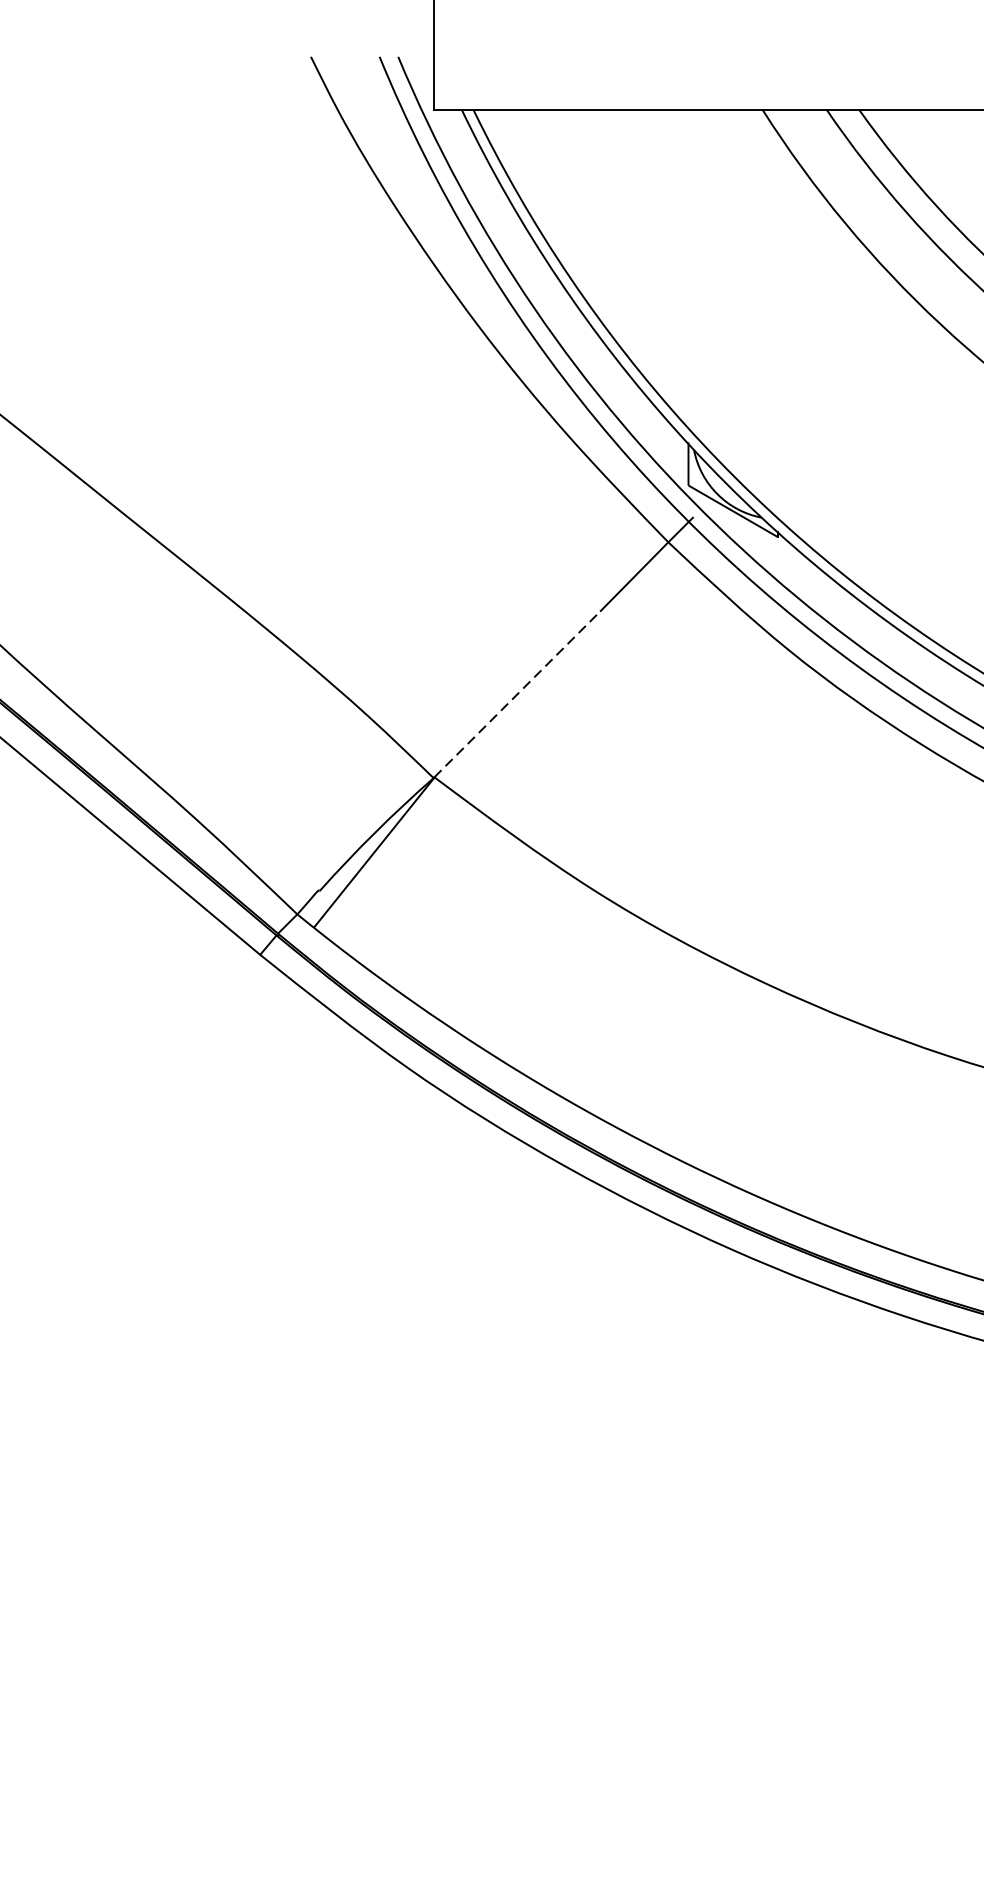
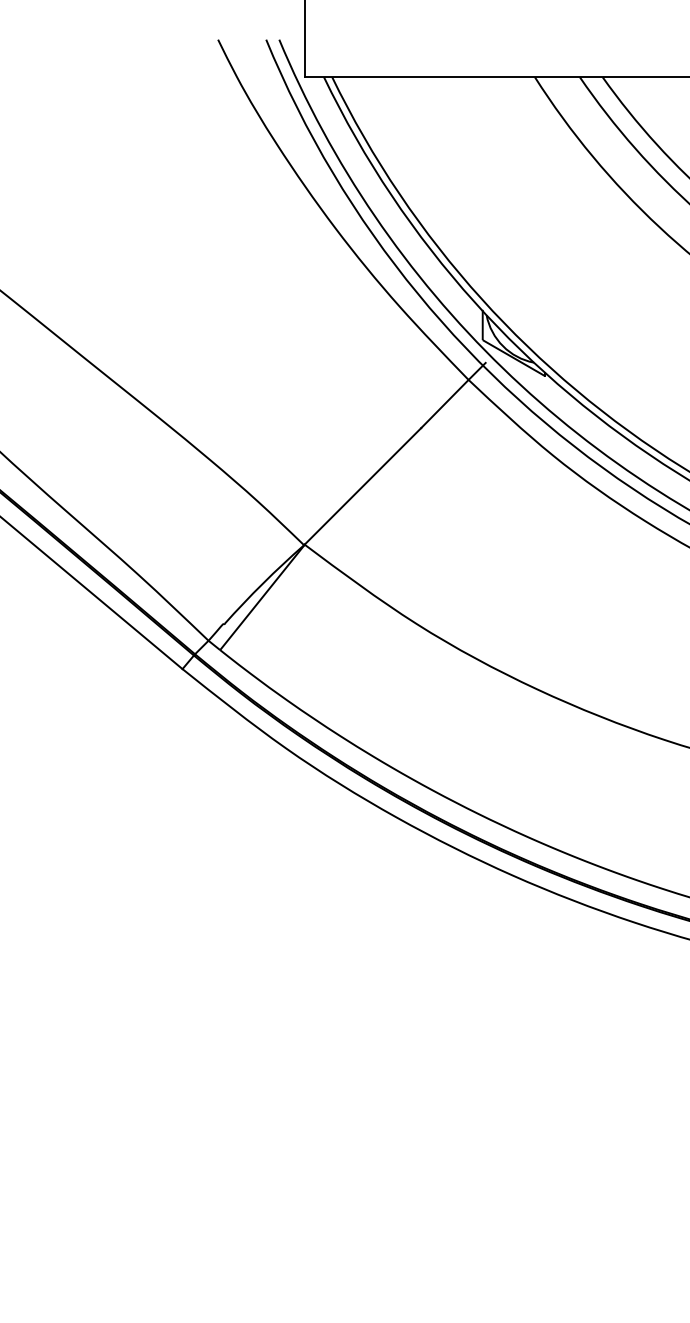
line: (518, 694) -> (363, 486), dashed -> solid

